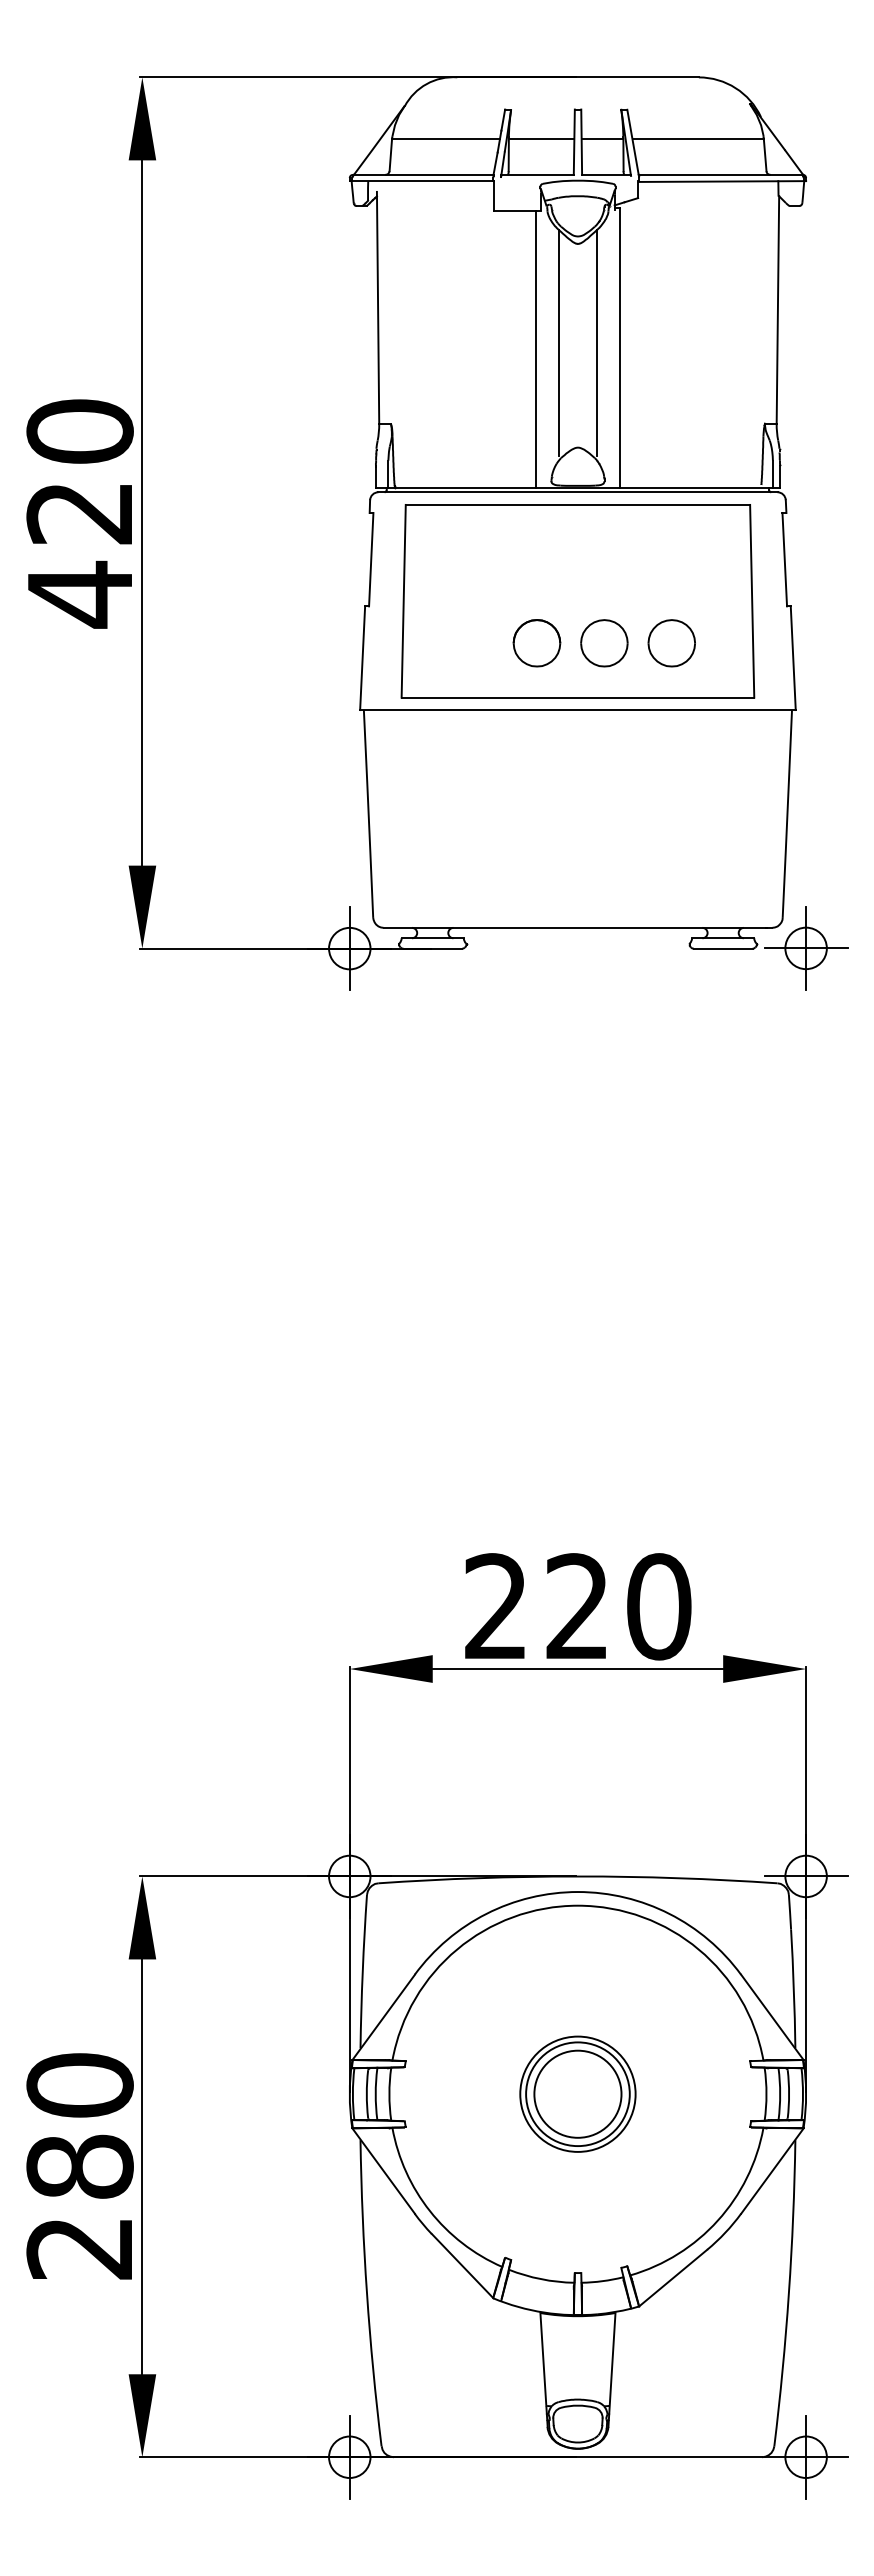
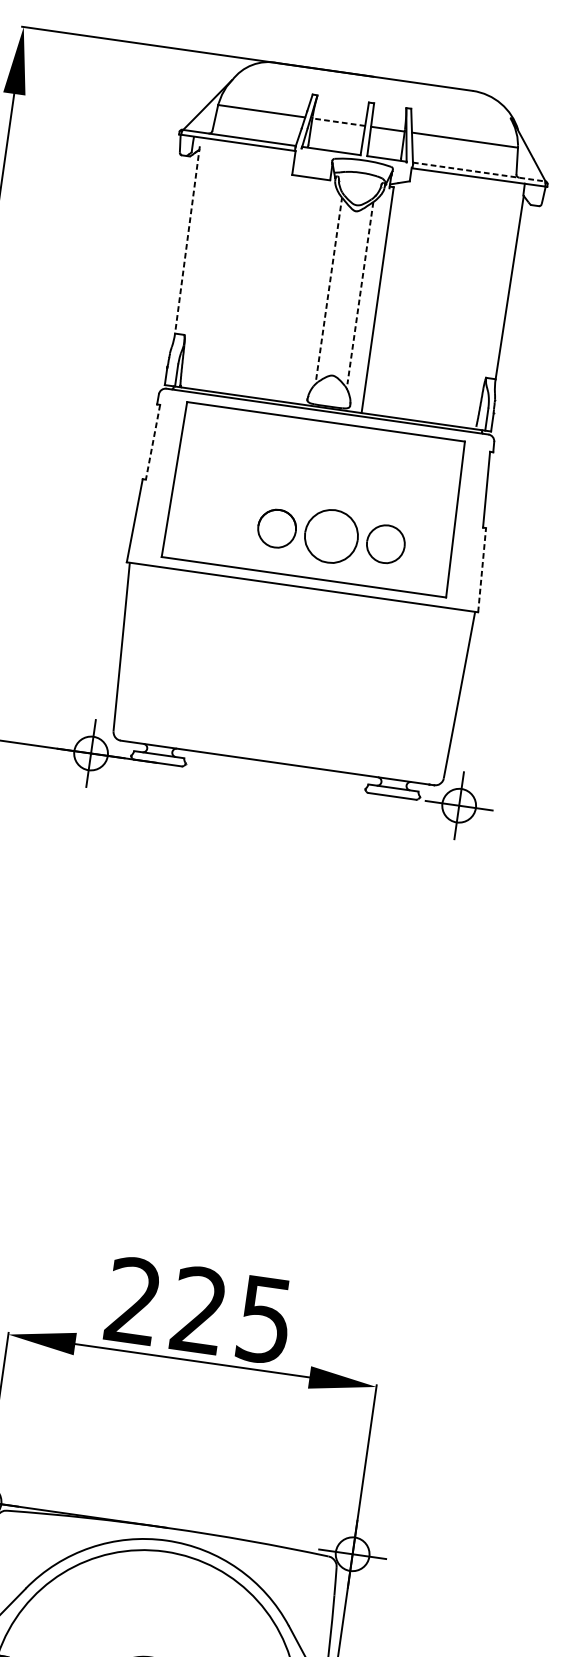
line: (541, 138) -> (338, 122), solid -> dashed
line: (720, 174) -> (478, 171), solid -> dashed
line: (378, 307) -> (187, 239), solid -> dashed
line: (558, 342) -> (329, 288), solid -> dashed
line: (597, 342) -> (360, 293), solid -> dashed
line: (536, 349) -> (310, 291), removed
line: (371, 559) -> (153, 442), solid -> dashed
part: (604, 643) -> (331, 536), size x1.4
line: (793, 658) -> (482, 570), solid -> dashed
text: (659, 1606) -> (265, 1319), 220 -> 225

